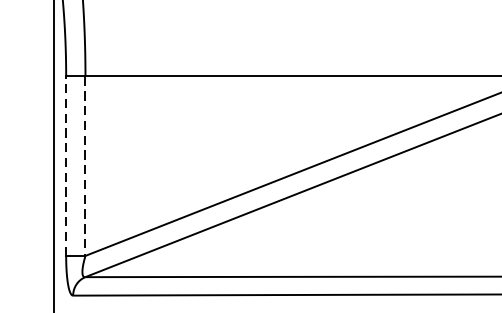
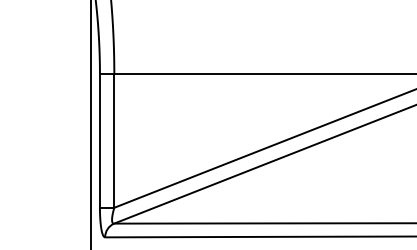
line: (65, 165) -> (99, 140), dashed -> solid
line: (85, 165) -> (114, 140), dashed -> solid

